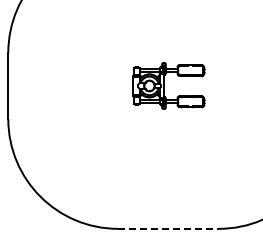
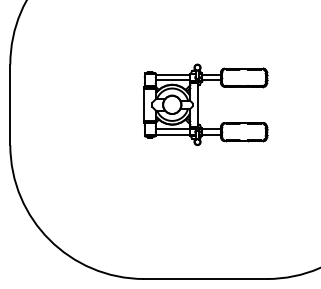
part: (168, 85) -> (205, 104), size x1.43
line: (168, 228) -> (205, 278), dashed -> solid

